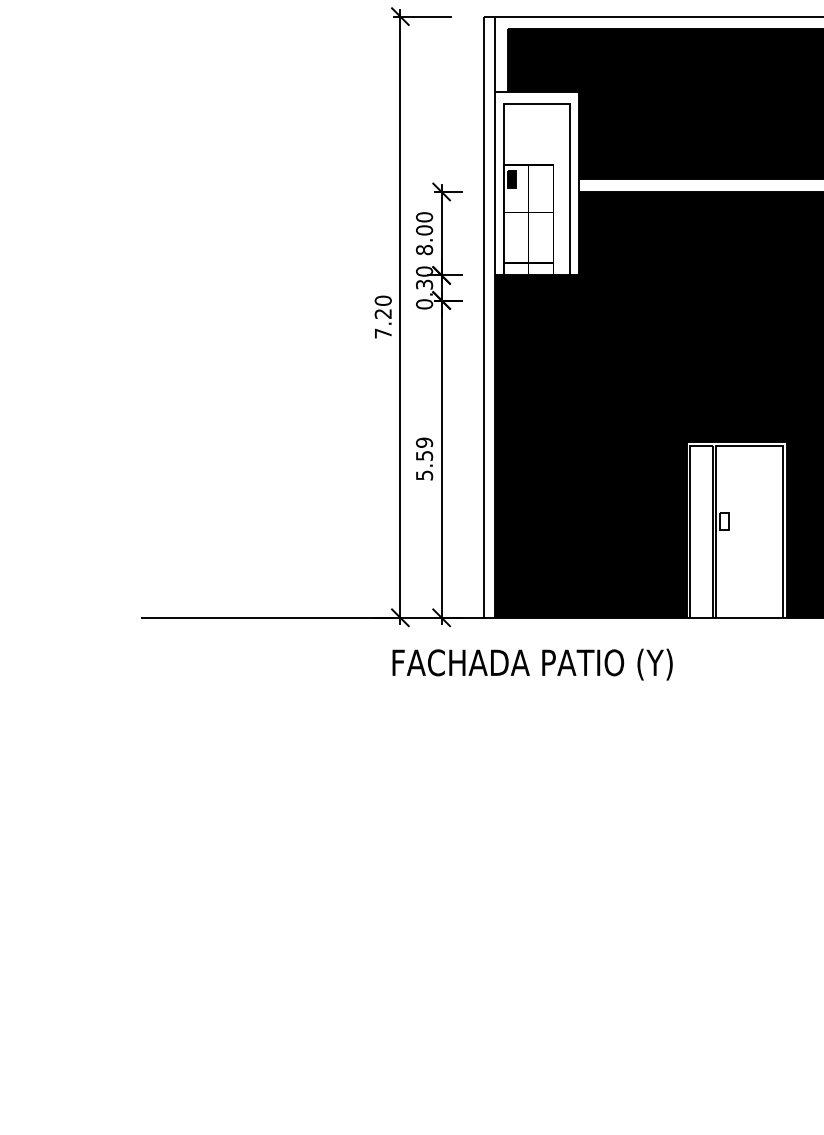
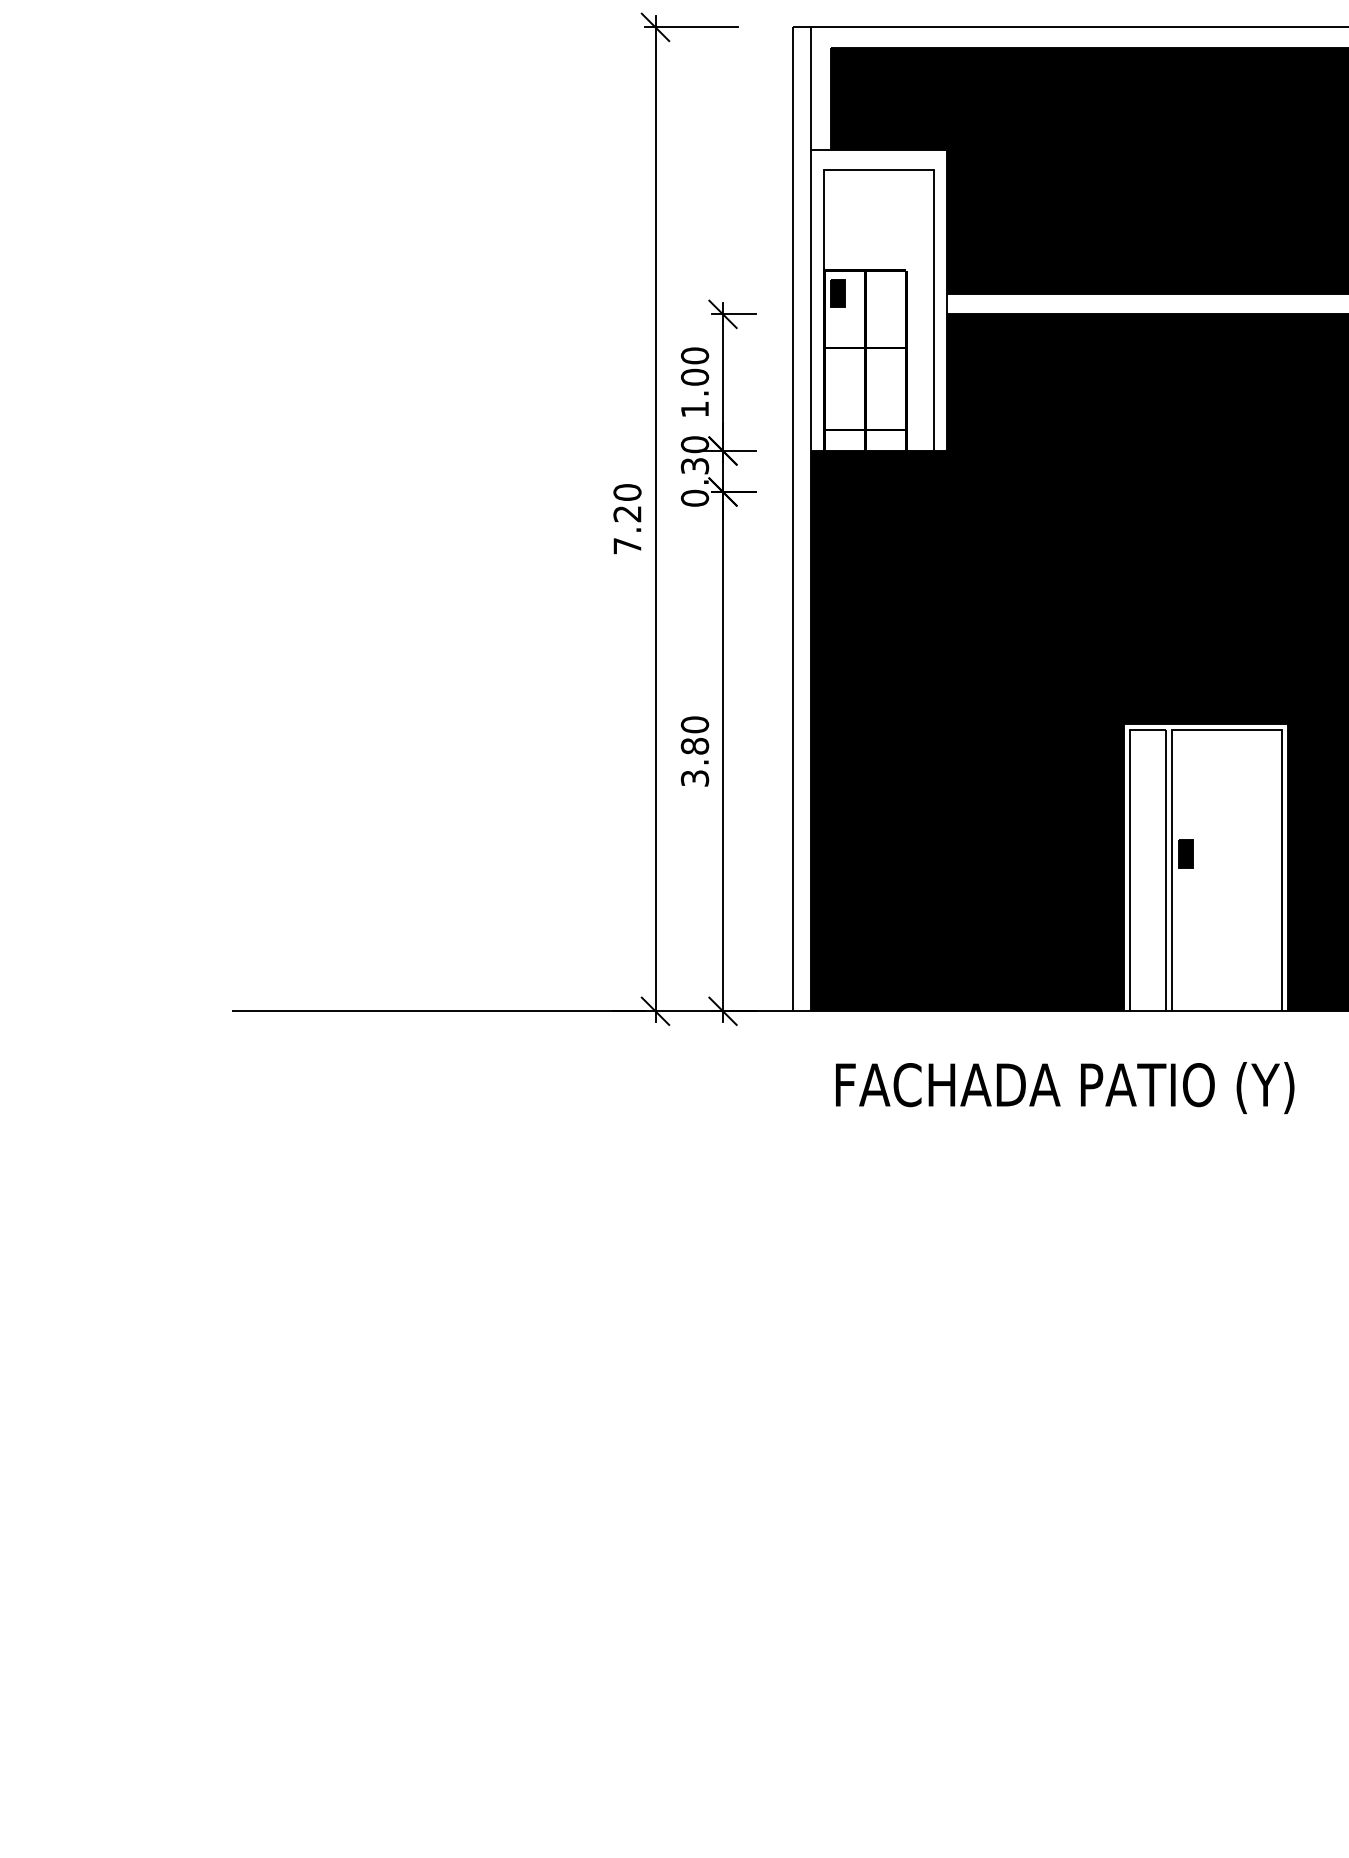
text: (424, 250) -> (694, 410), 8.00 -> 1.00
text: (424, 458) -> (694, 750), 5.59 -> 3.80
fill: (724, 521) -> (1185, 853), added
text: (532, 664) -> (1064, 1087), moved

